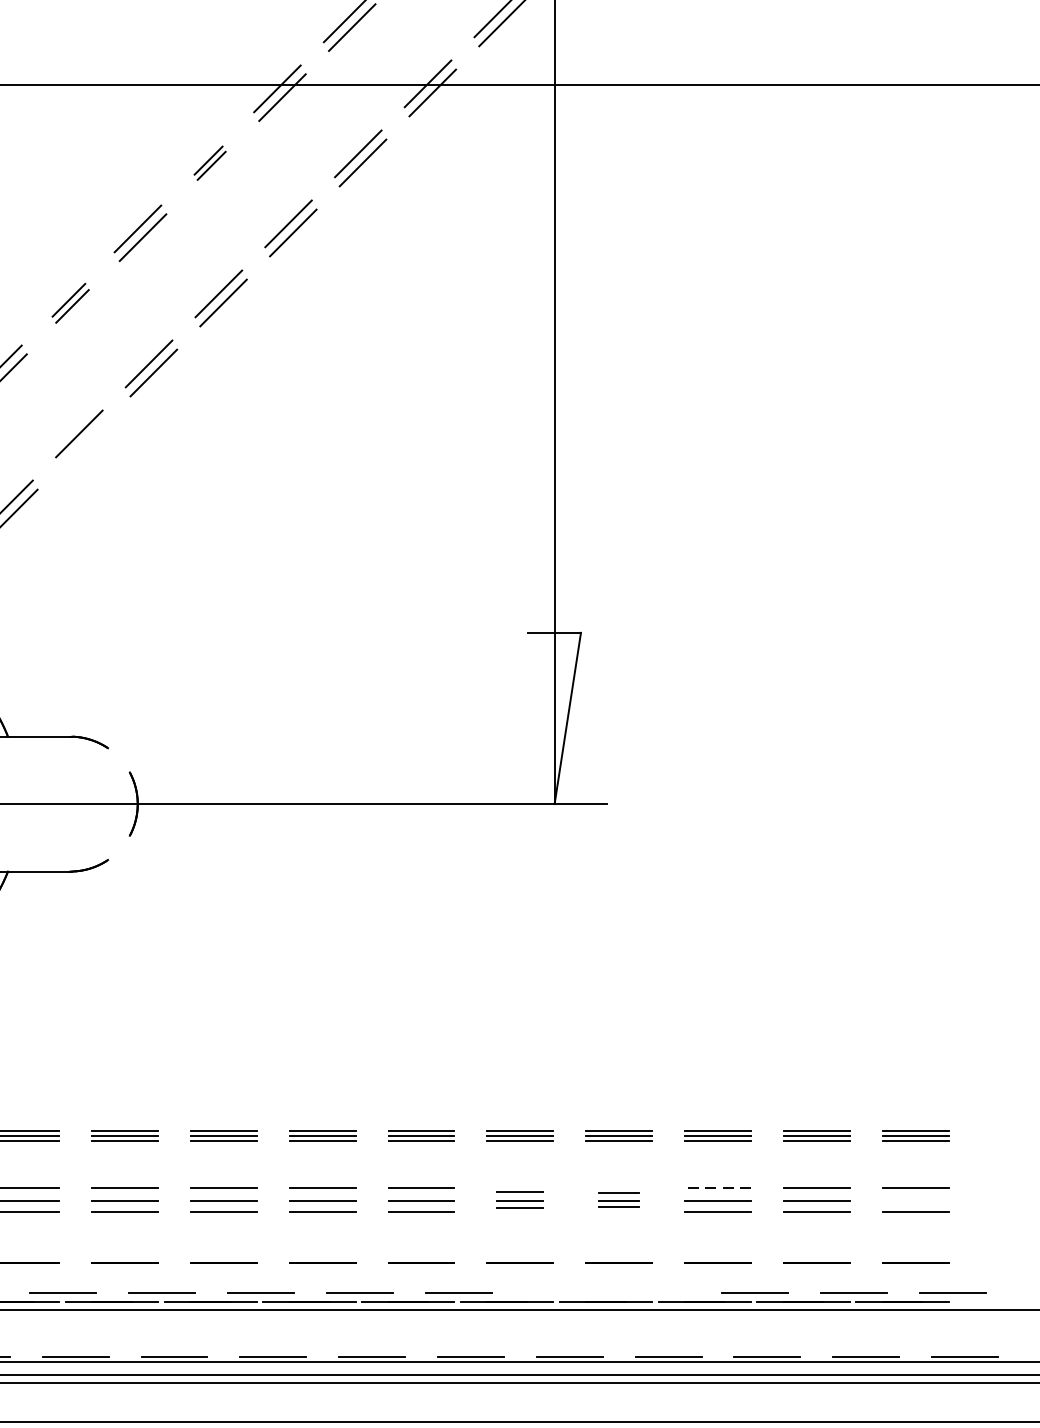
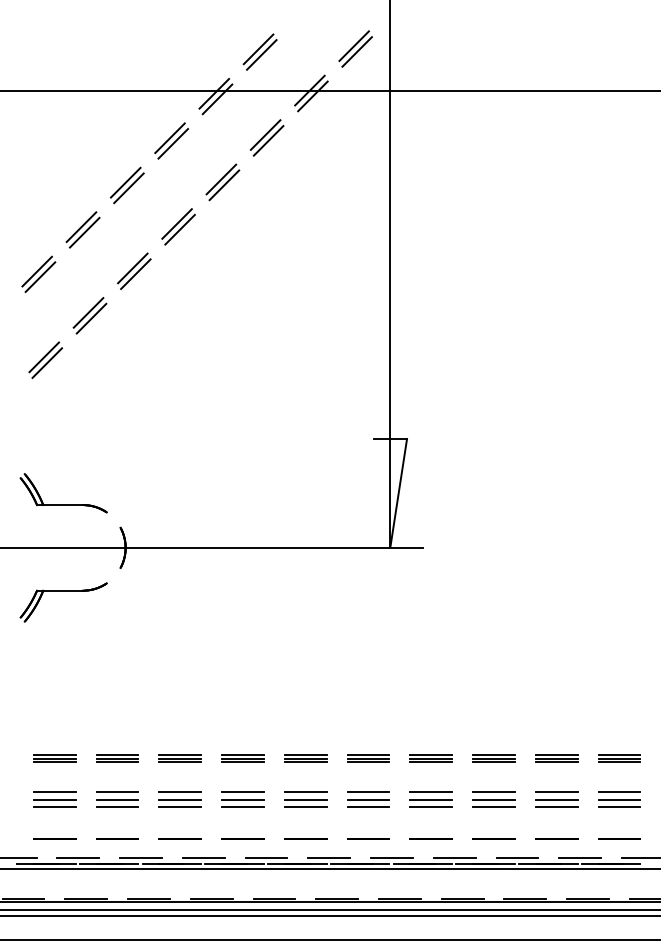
part: (210, 162) -> (171, 140), size x1.67
part: (69, 302) -> (82, 229), size x1.43
line: (83, 442) -> (91, 318), added
line: (717, 1187) -> (493, 791), dashed -> solid
part: (520, 1200) -> (368, 799), size x1.43
part: (617, 1200) -> (430, 799), size x1.67
line: (915, 1200) -> (619, 799), added
line: (556, 1293) -> (391, 858), added
line: (655, 1293) -> (454, 858), added

